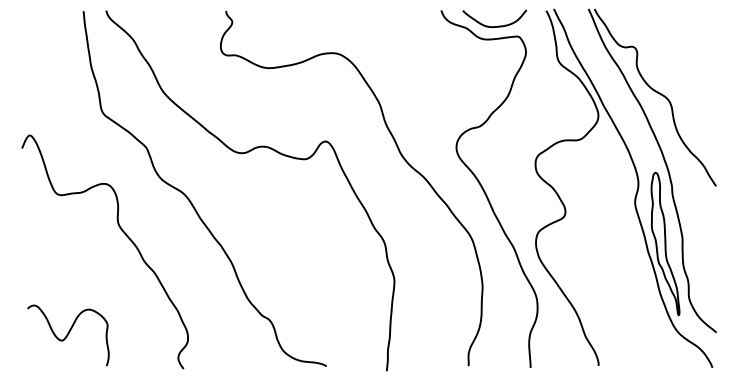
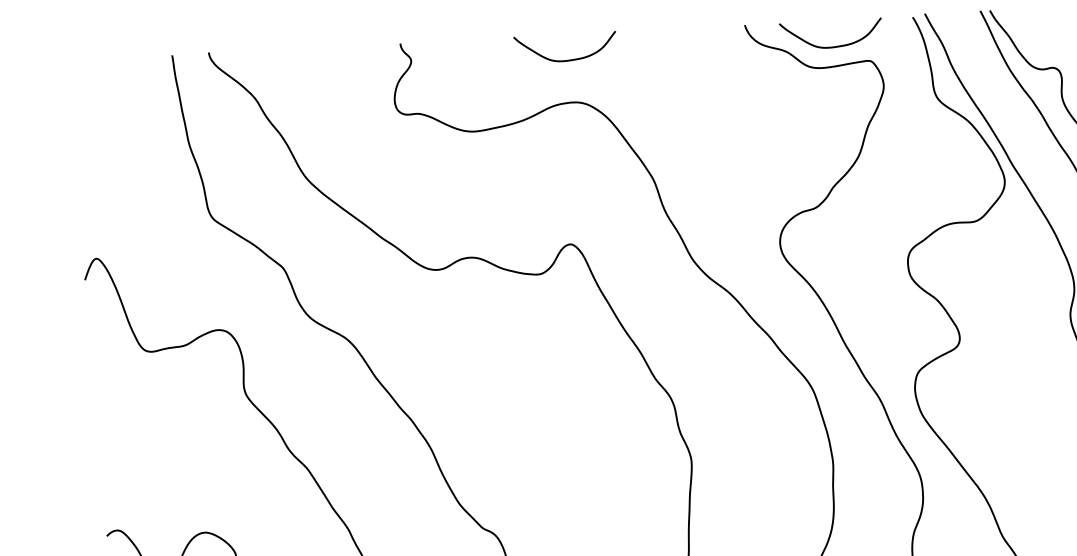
curve: (328, 26) -> (565, 60), added

